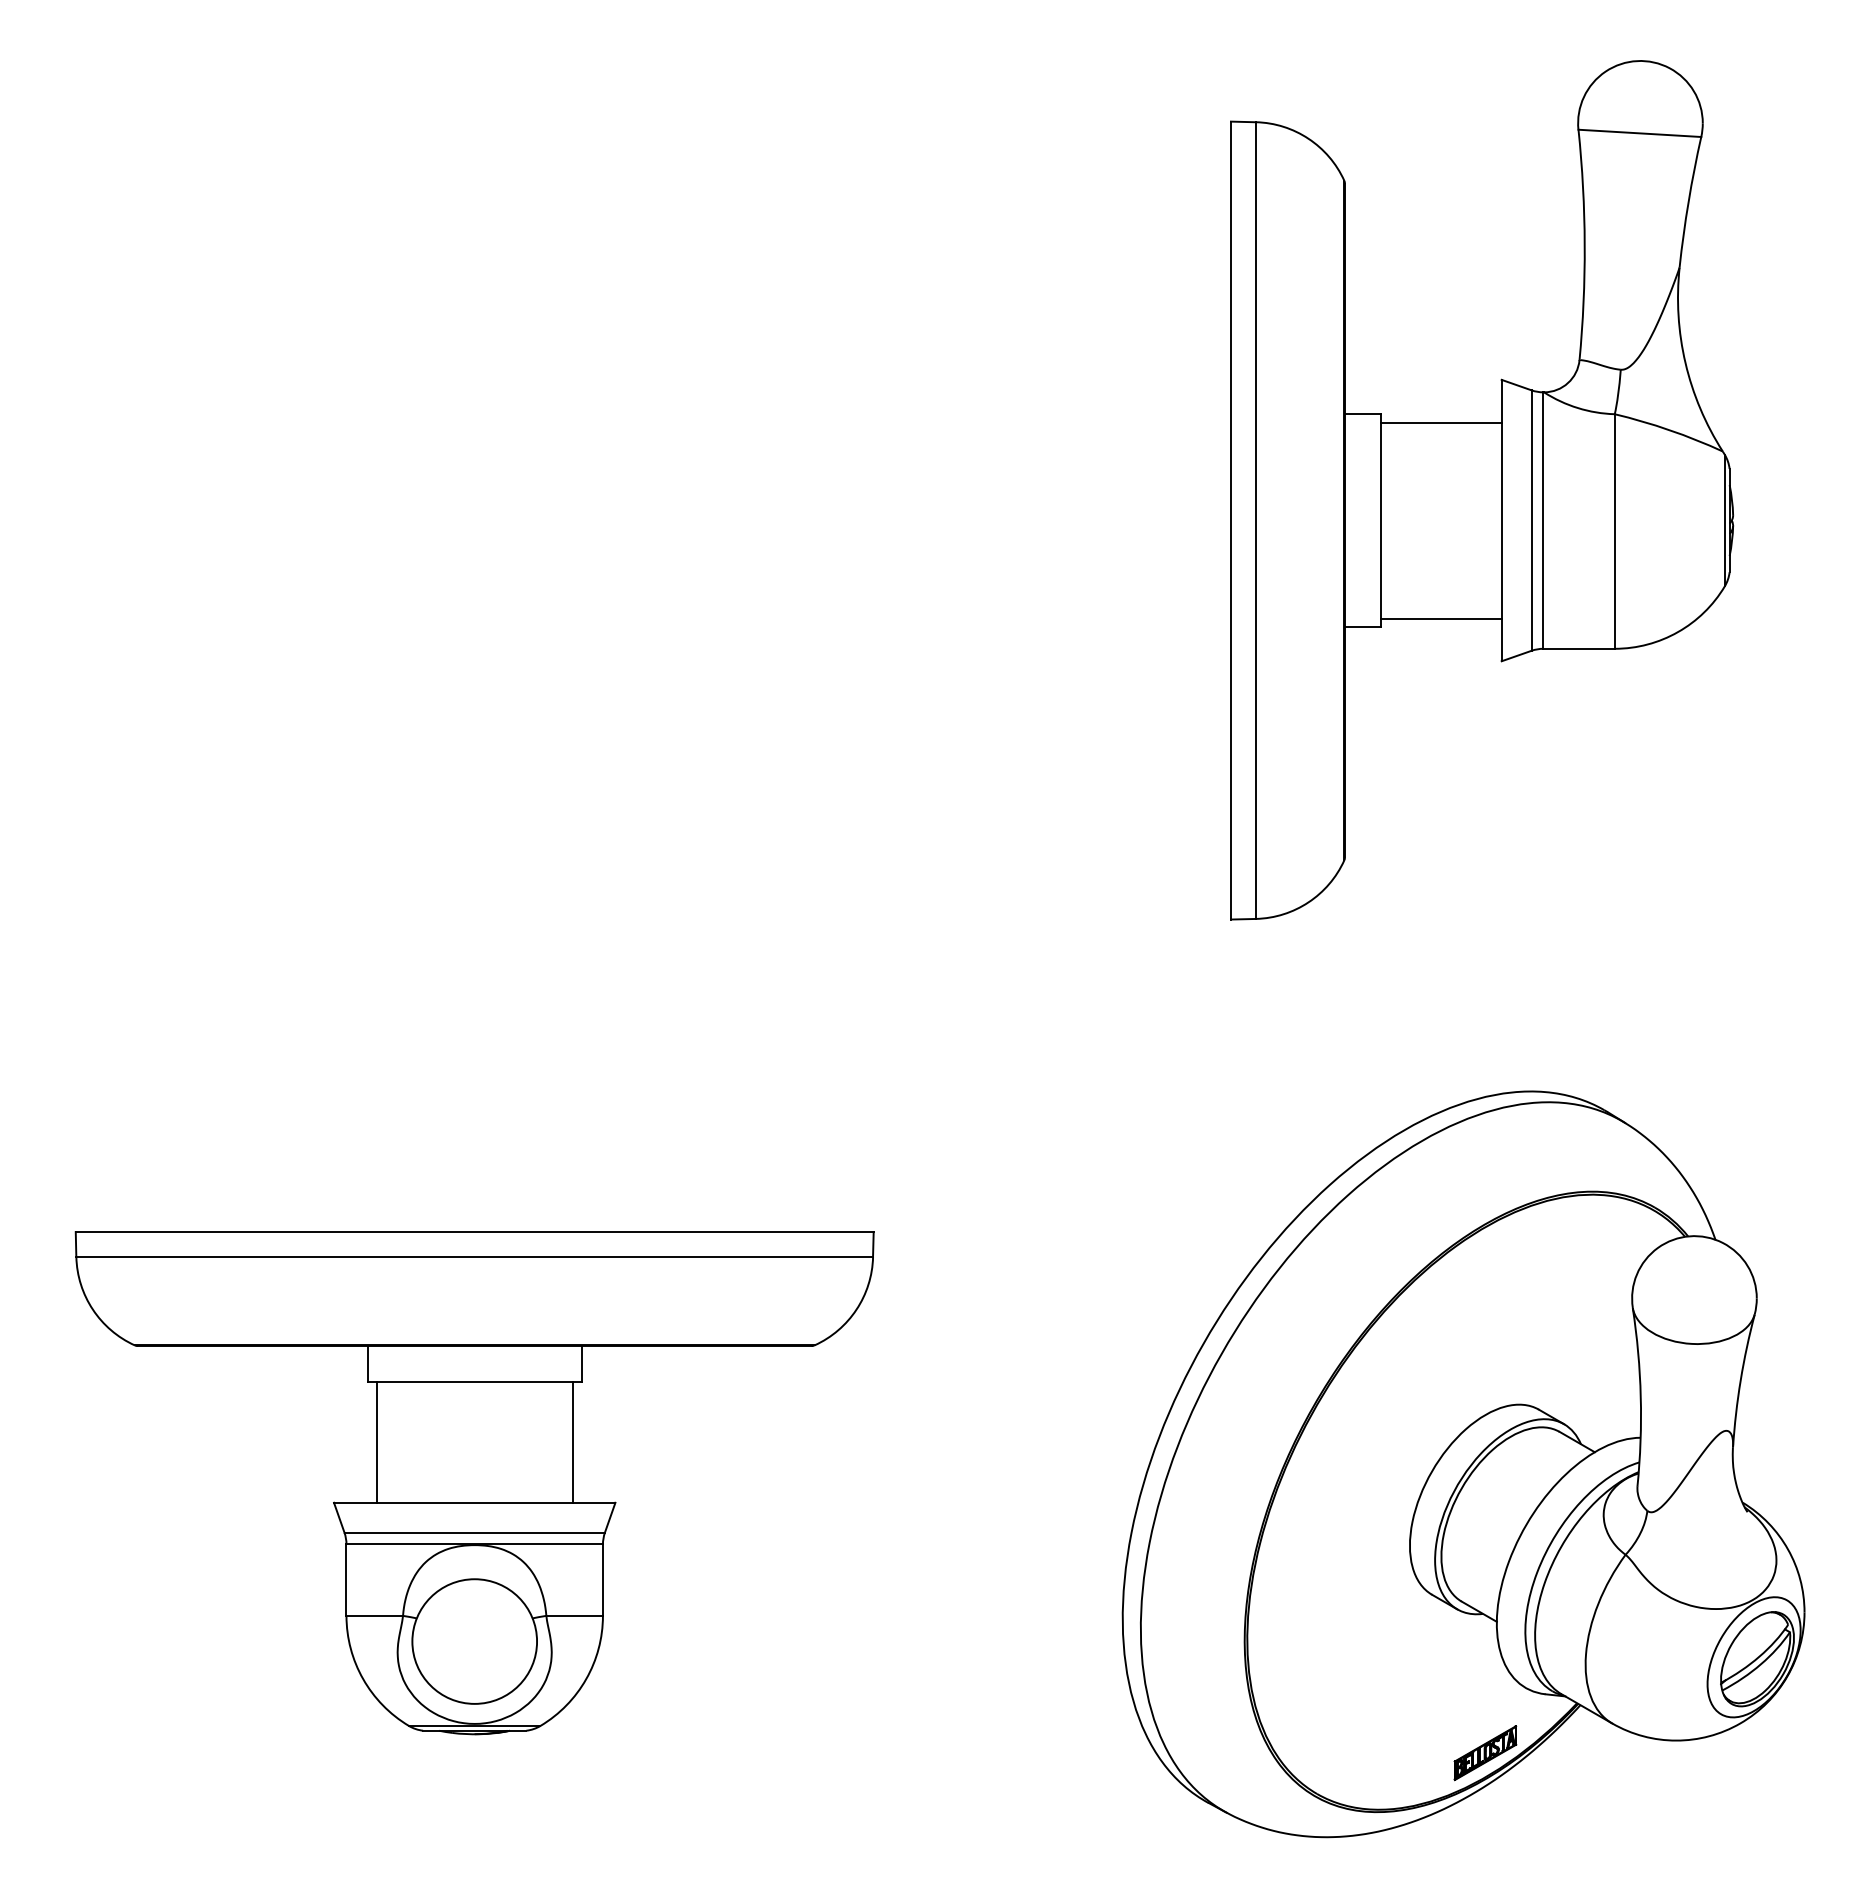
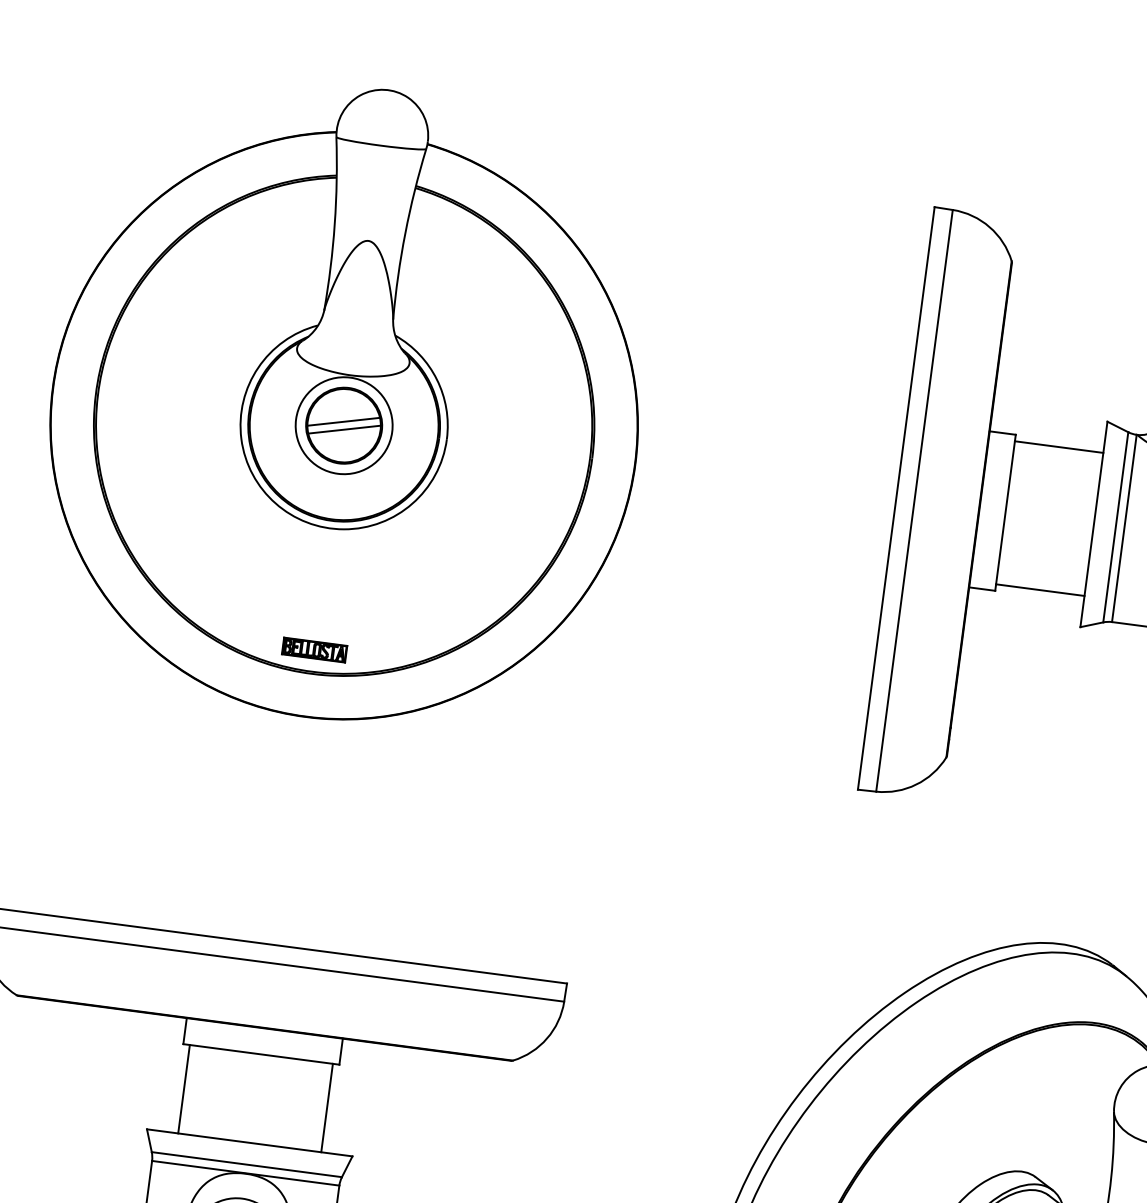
part: (474, 490) -> (346, 403), added

